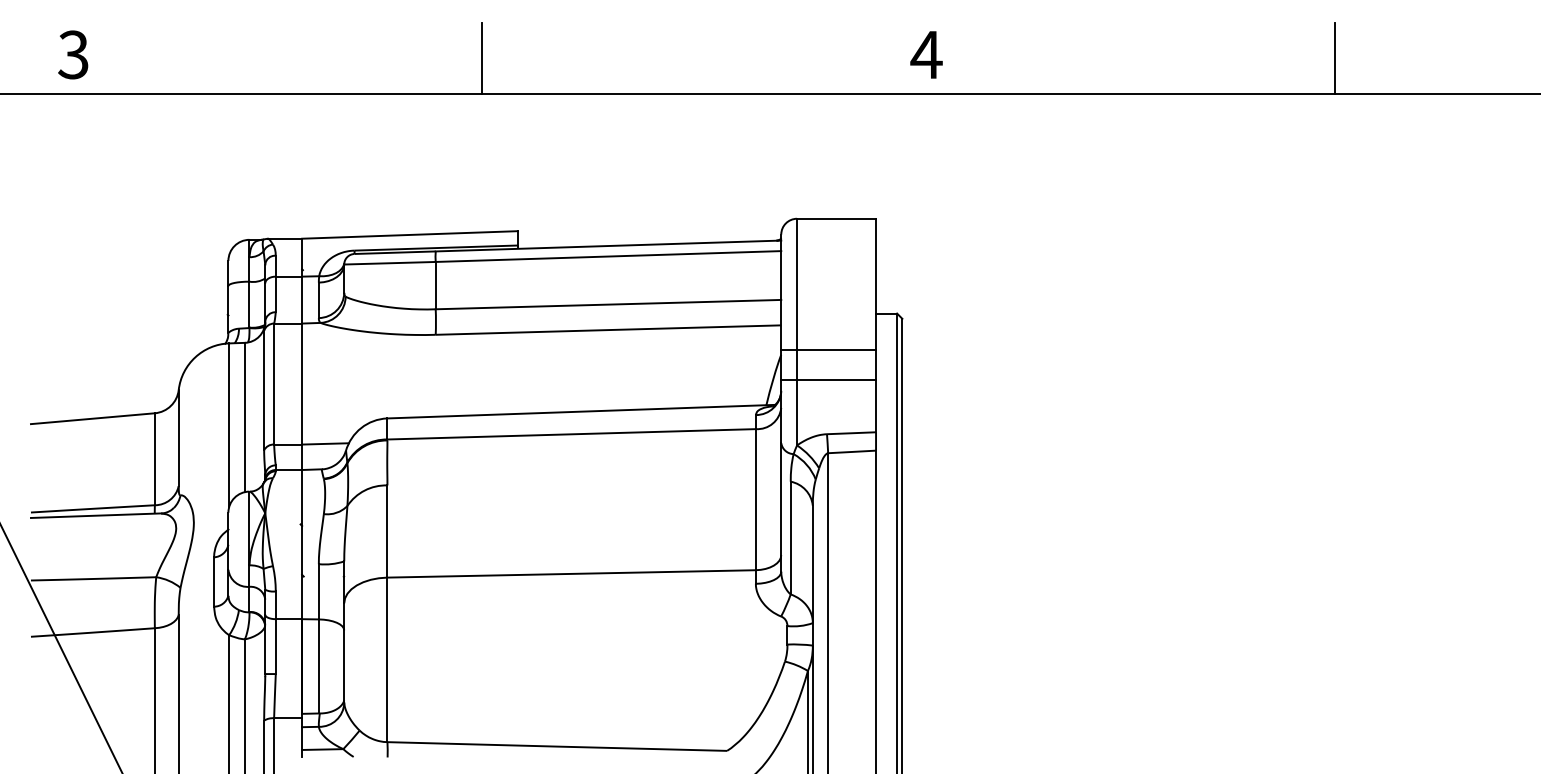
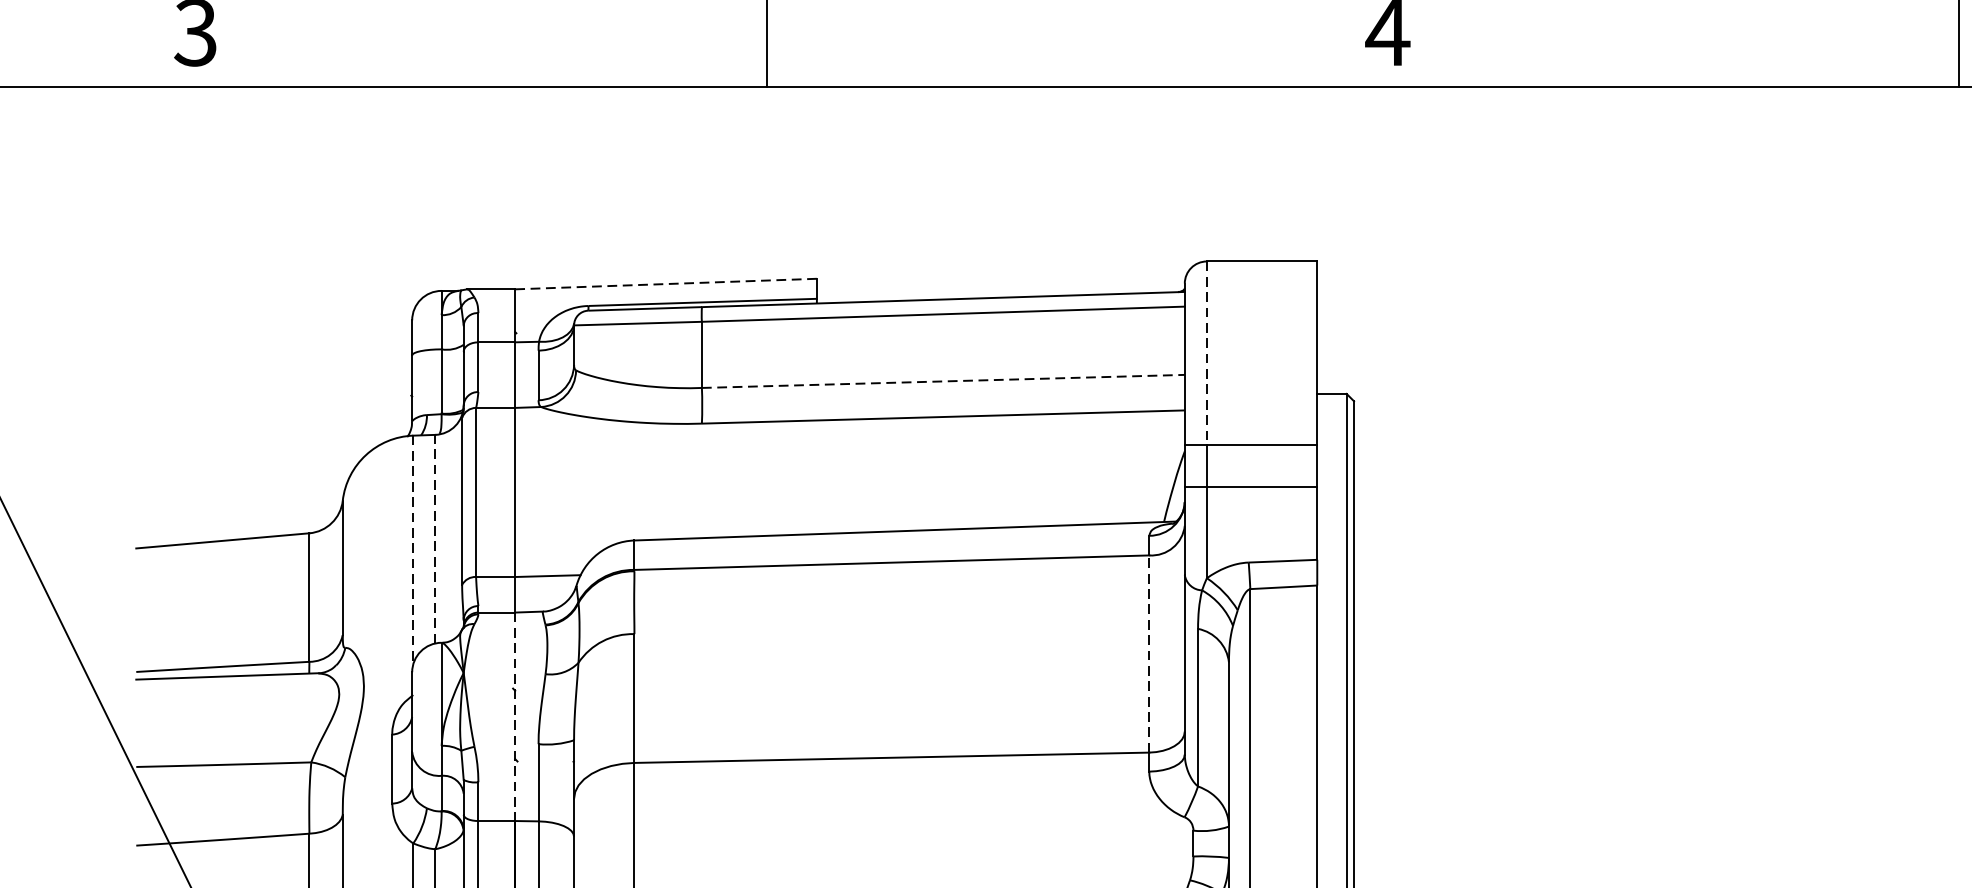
line: (409, 234) -> (665, 283), solid -> dashed
line: (797, 284) -> (1207, 353), solid -> dashed
line: (608, 304) -> (943, 381), solid -> dashed
line: (244, 417) -> (434, 539), solid -> dashed
line: (229, 425) -> (413, 550), solid -> dashed
line: (755, 499) -> (1148, 653), solid -> dashed
line: (302, 544) -> (515, 716), solid -> dashed

